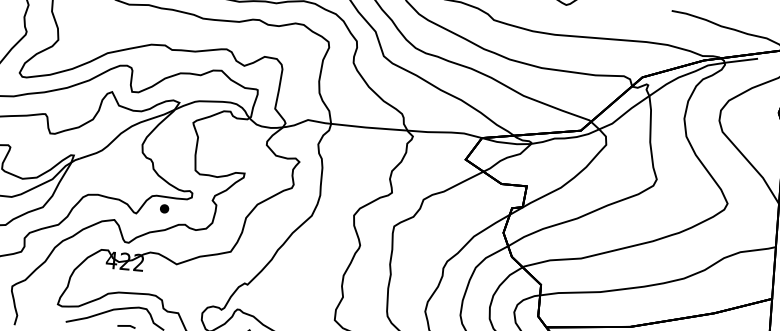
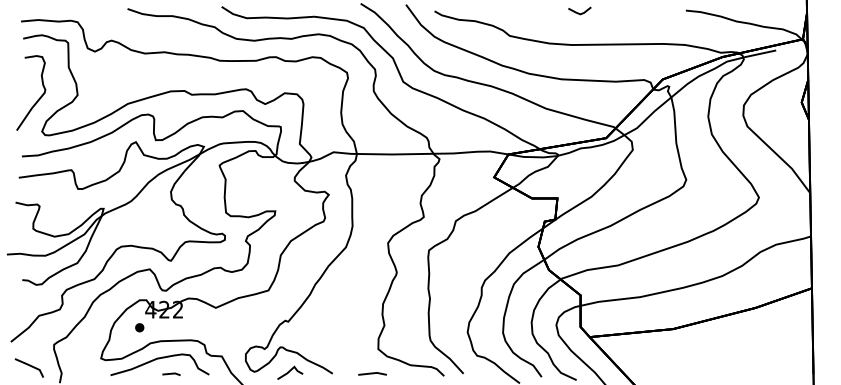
part: (164, 208) -> (139, 327), moved

